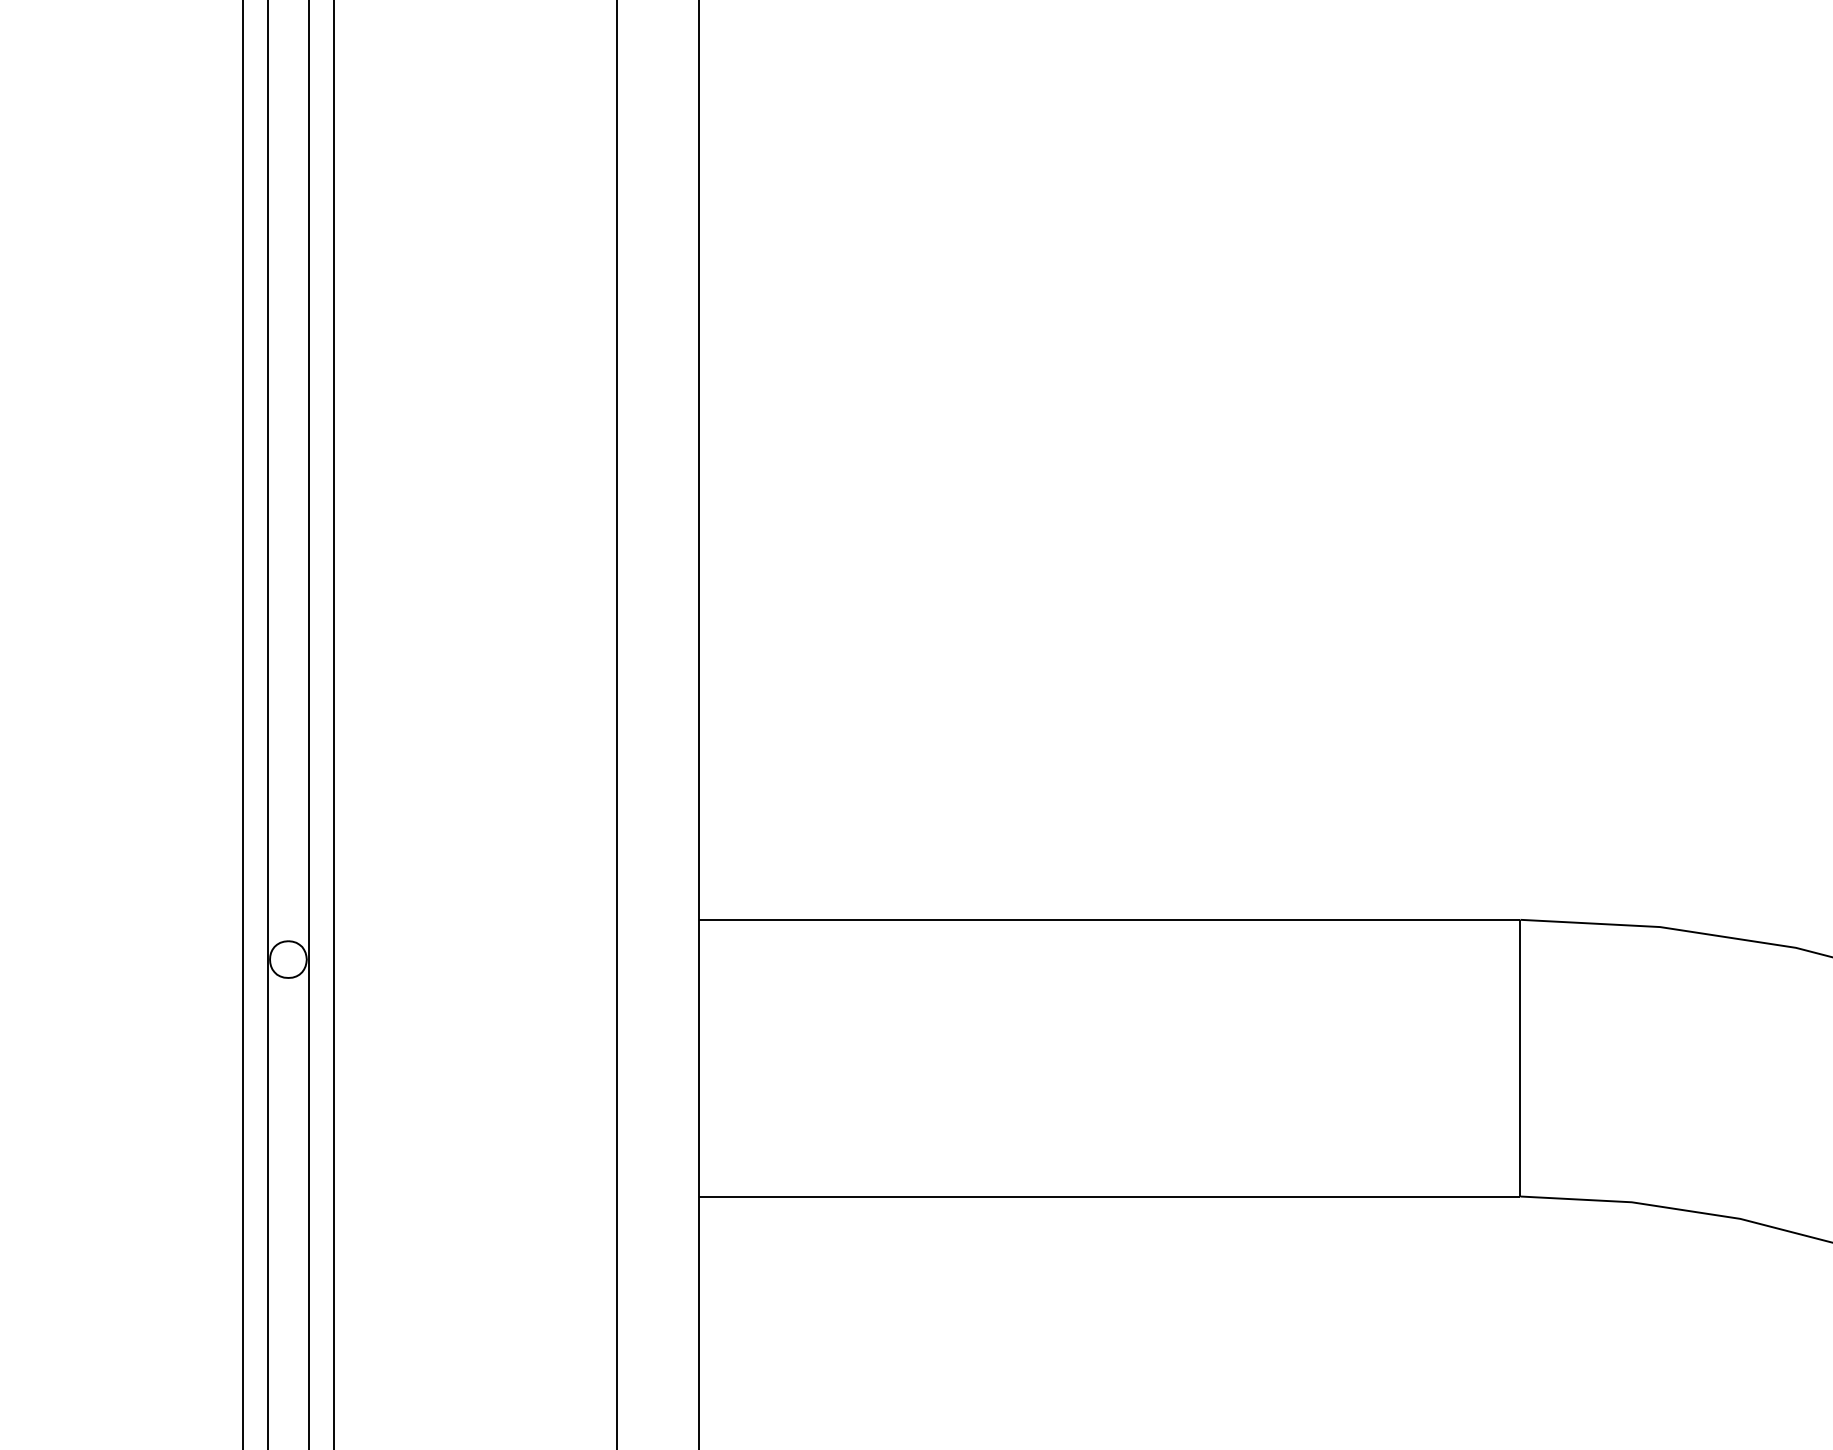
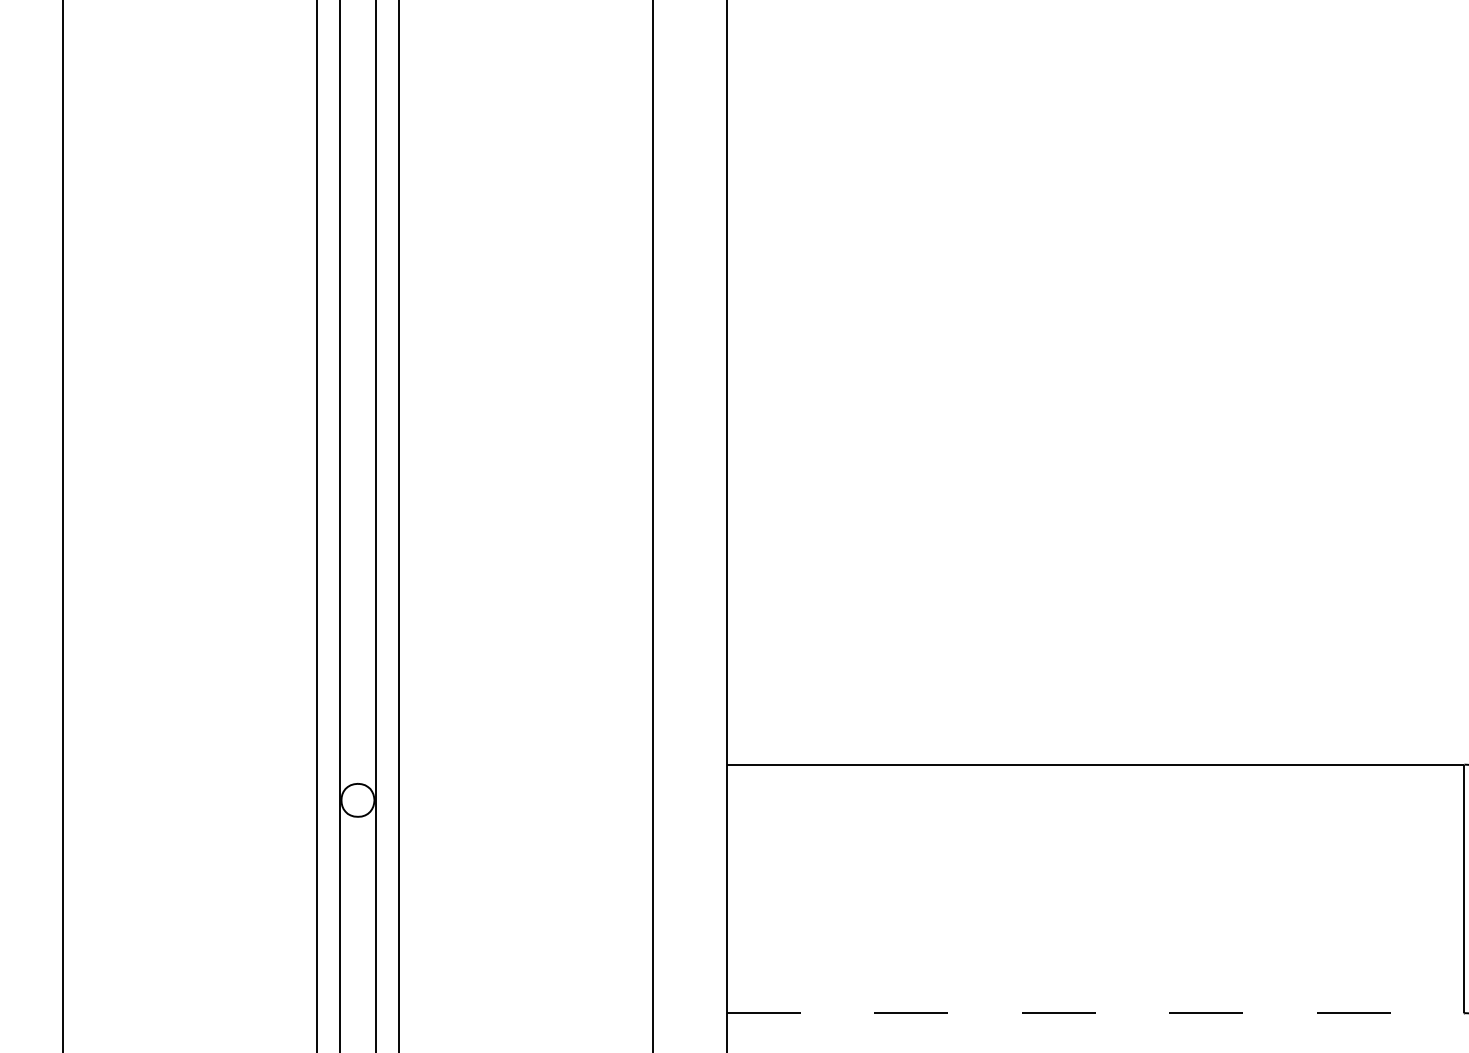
line: (1109, 1196) -> (1095, 1013), solid -> dashed

